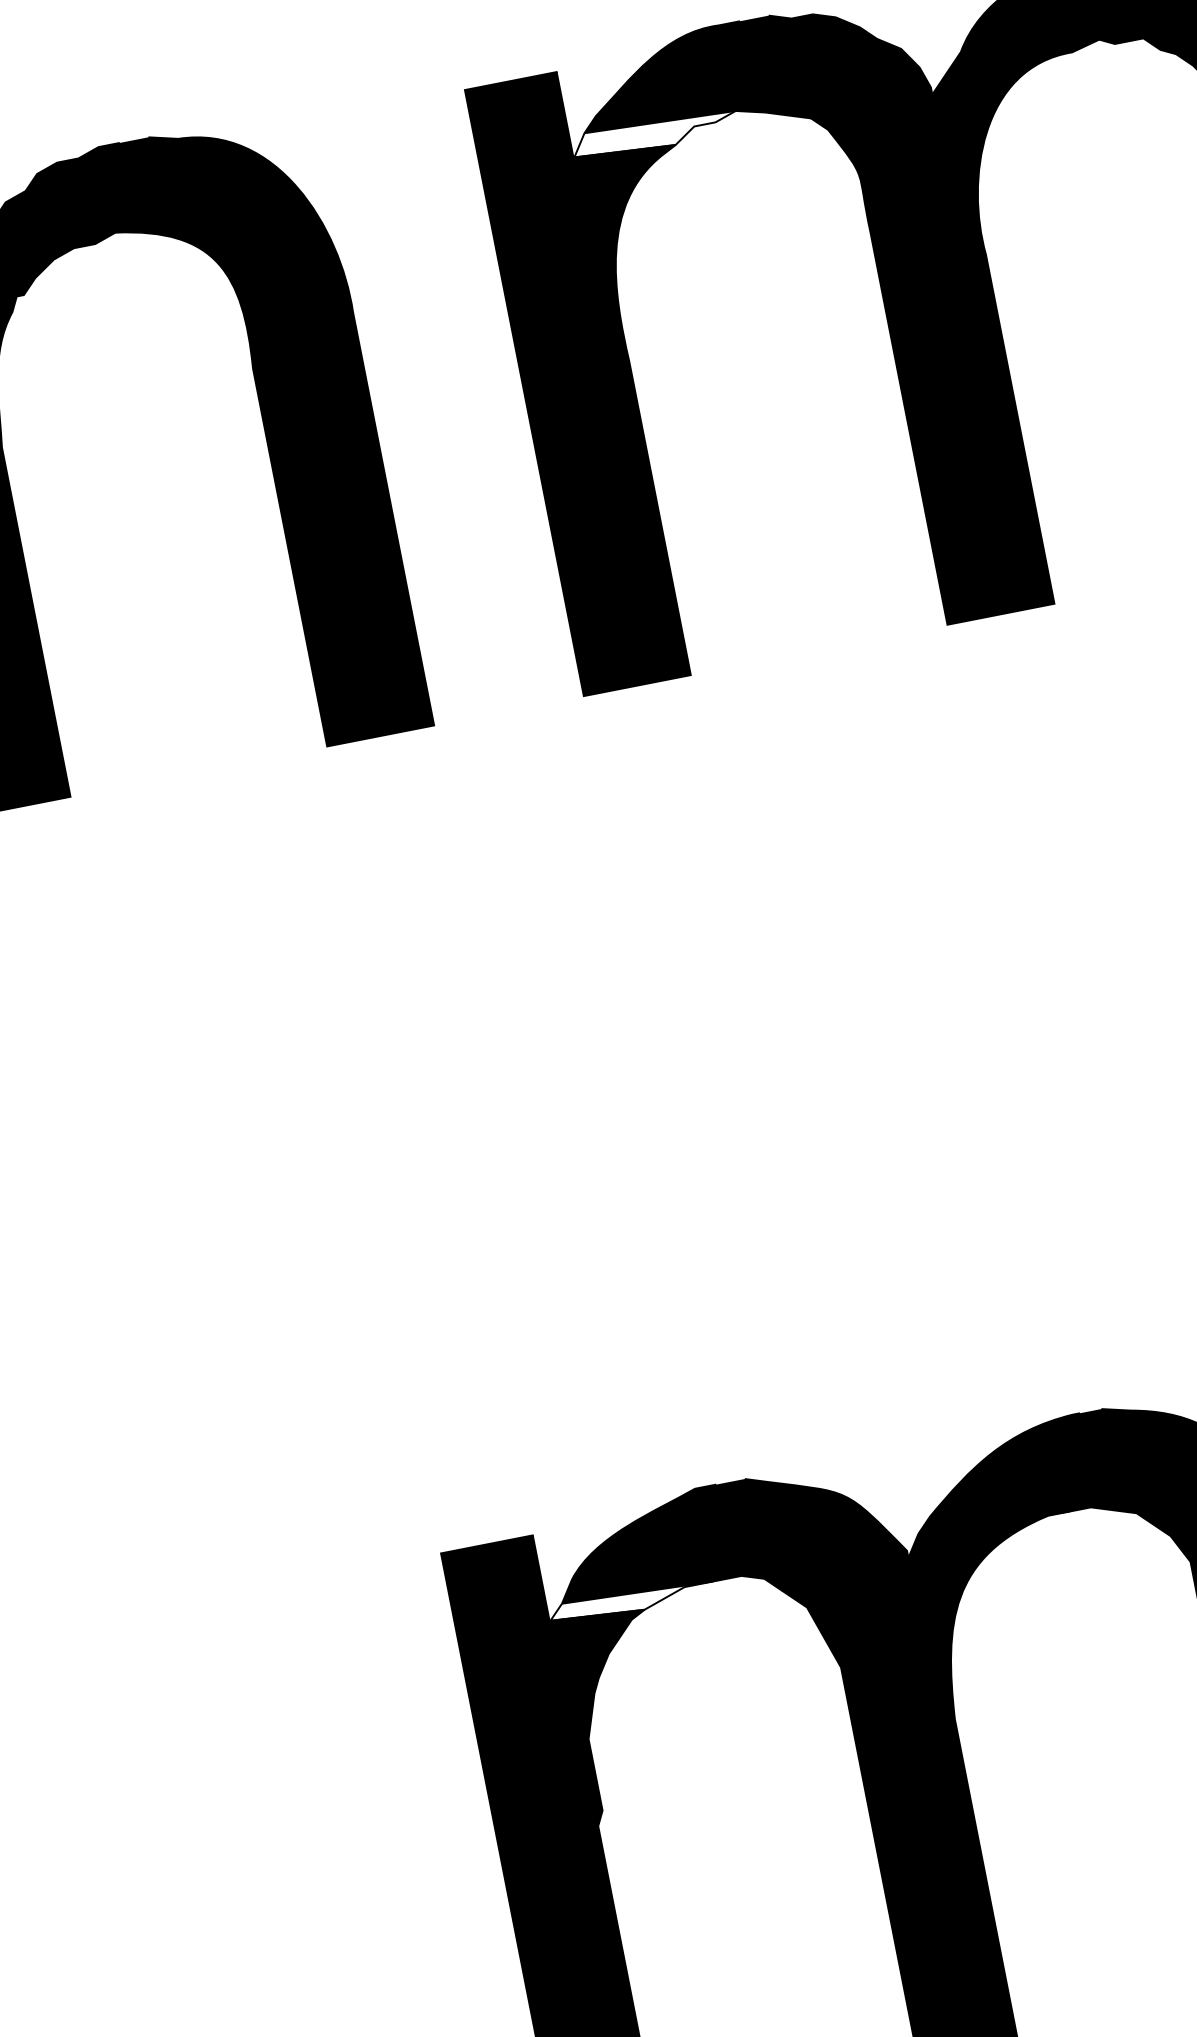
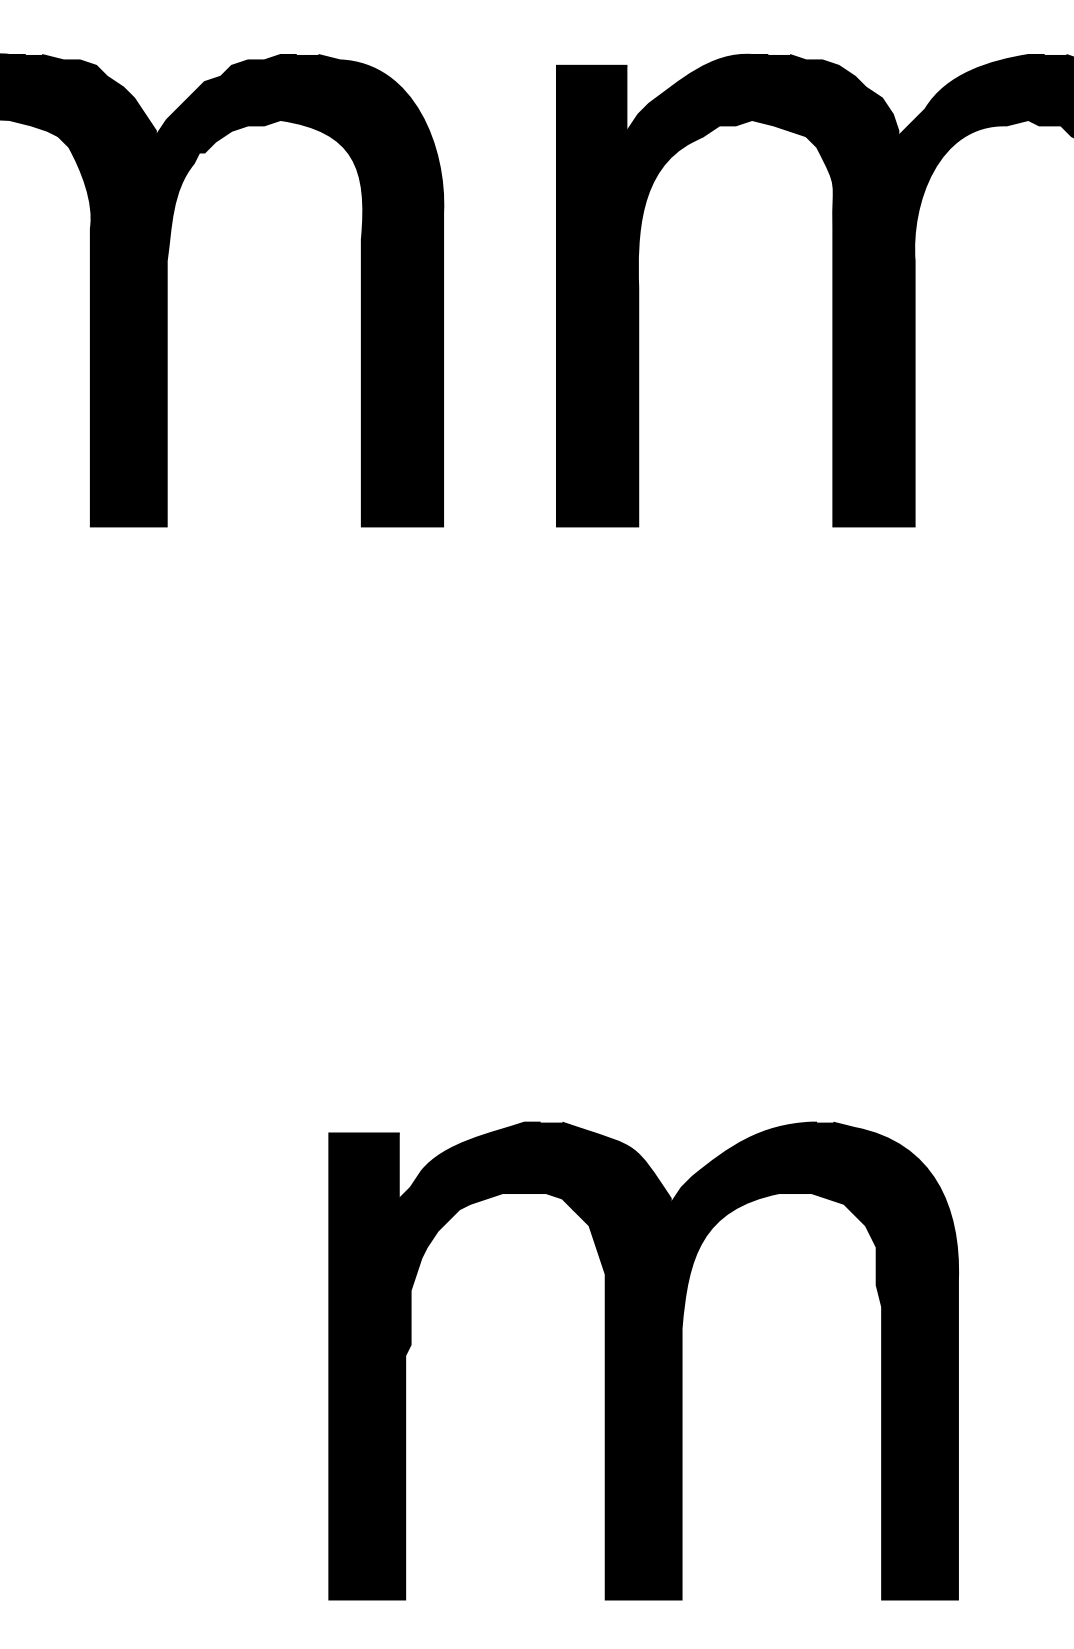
fill: (654, 134) -> (689, 125), added
fill: (630, 1600) -> (461, 1195), added

